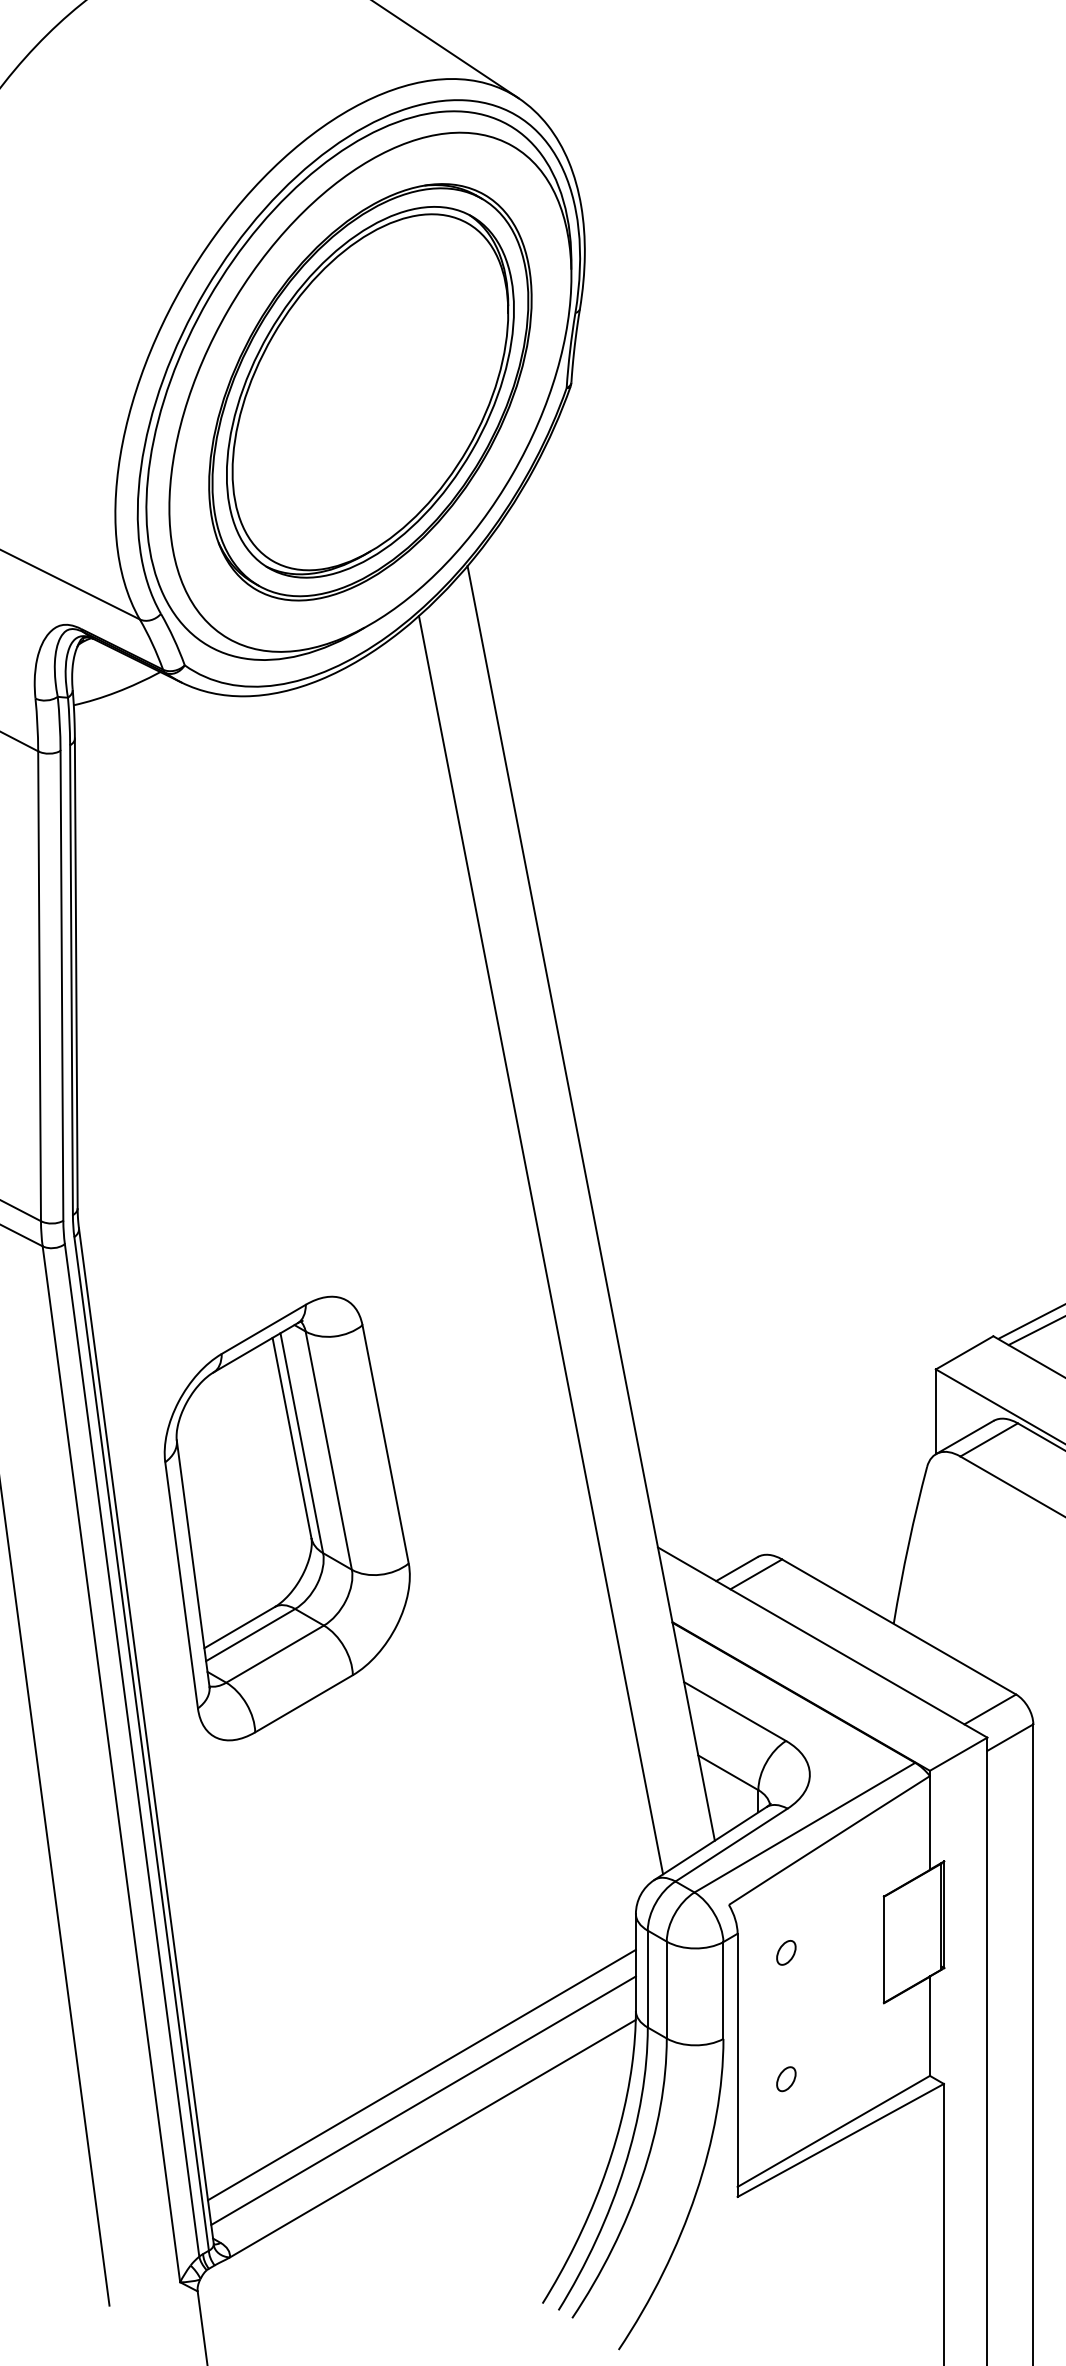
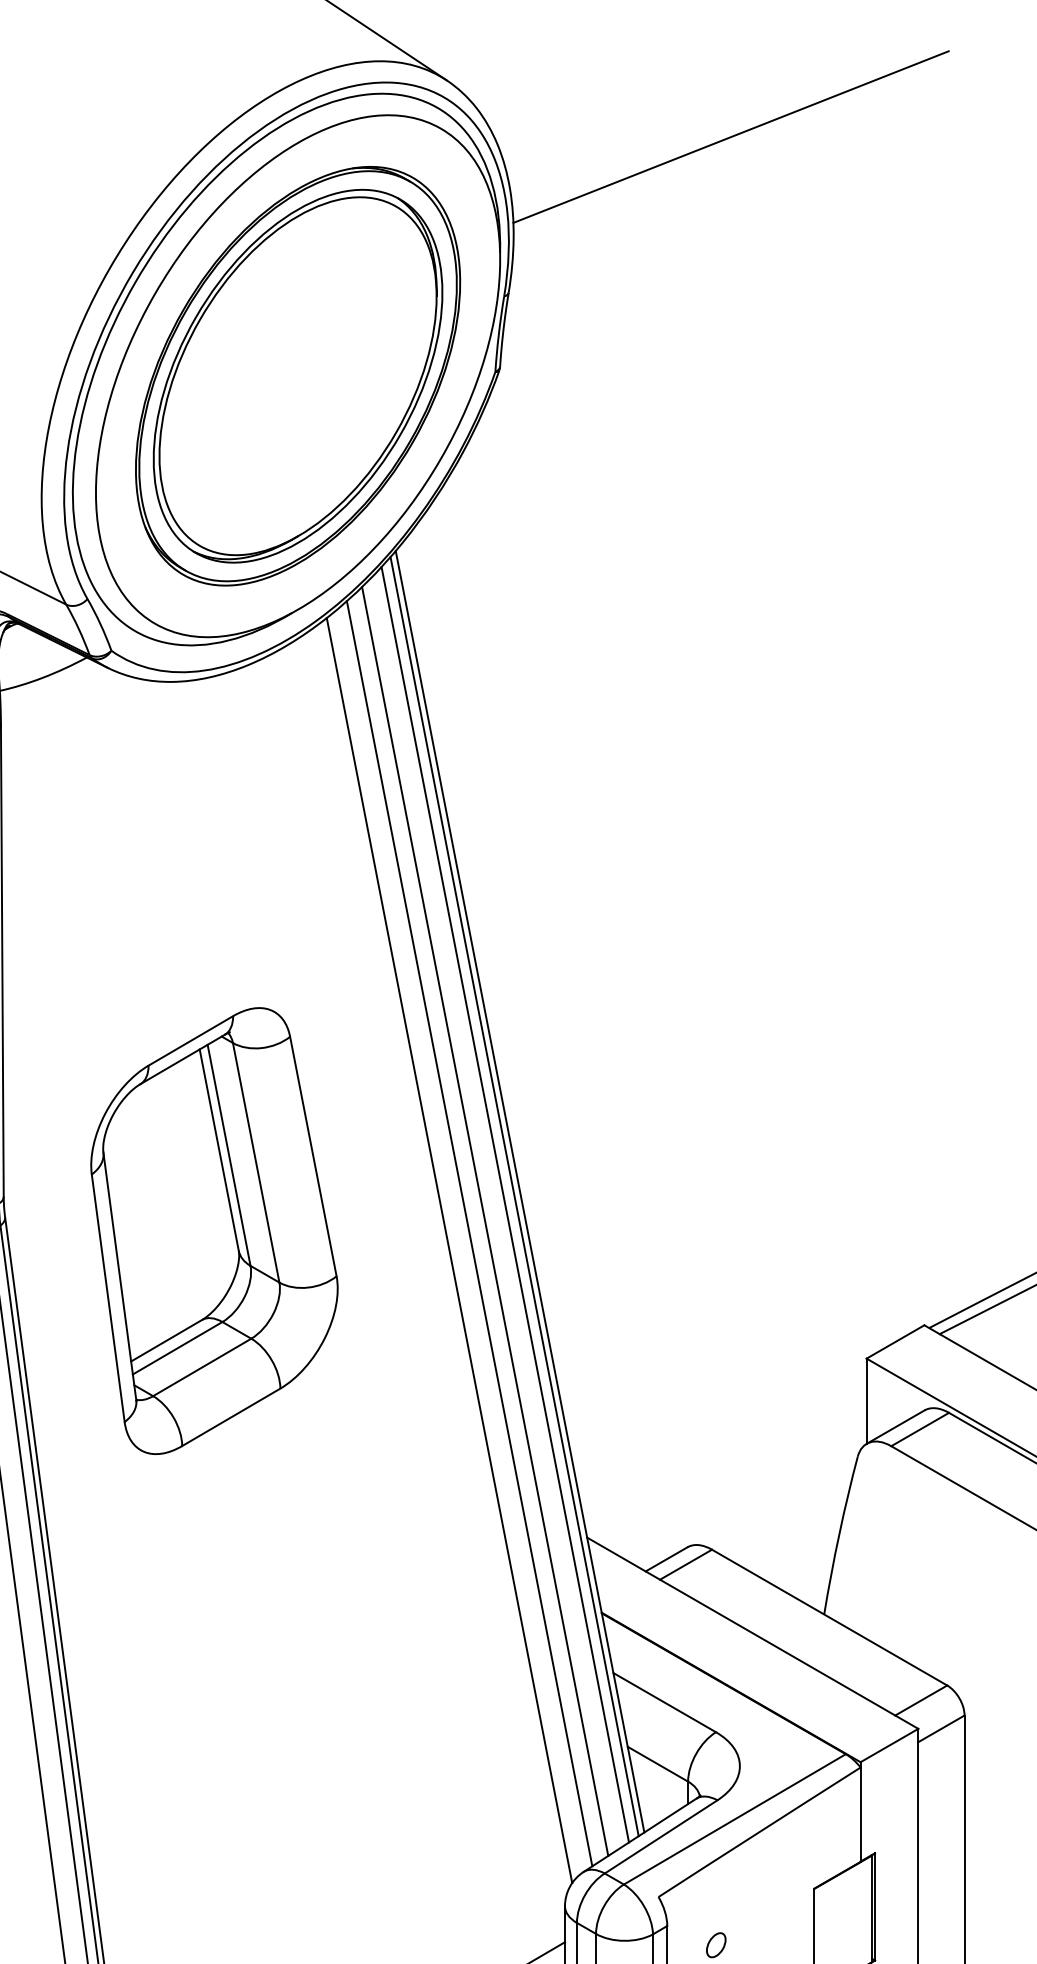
line: (800, 154) -> (730, 137), added
line: (585, 1208) -> (514, 1196), added
line: (576, 1216) -> (505, 1204), added
line: (556, 1233) -> (485, 1221), added
line: (521, 1261) -> (449, 1250), added
part: (286, 1518) -> (213, 1231), moved

